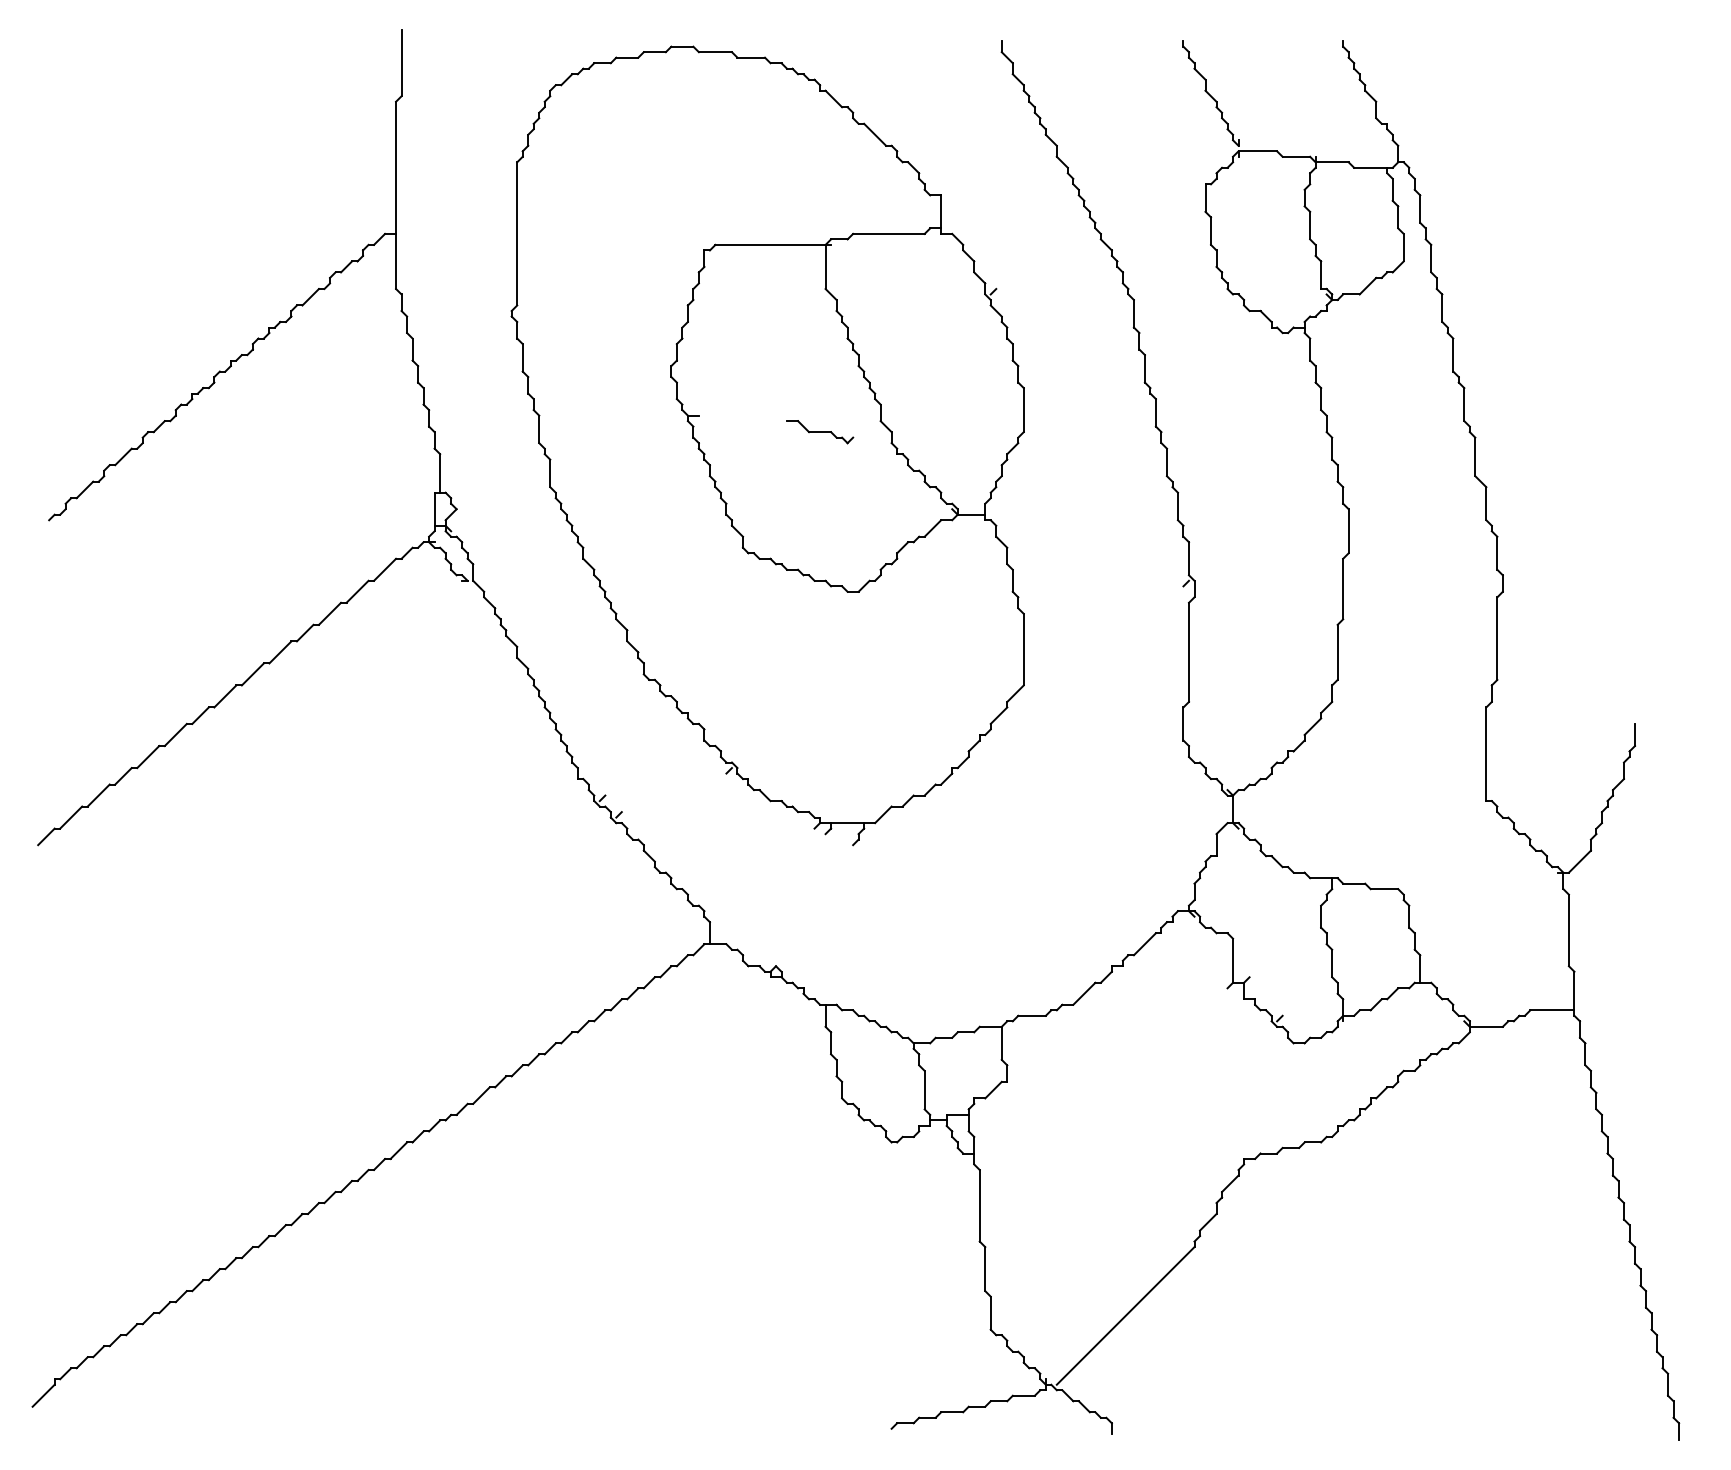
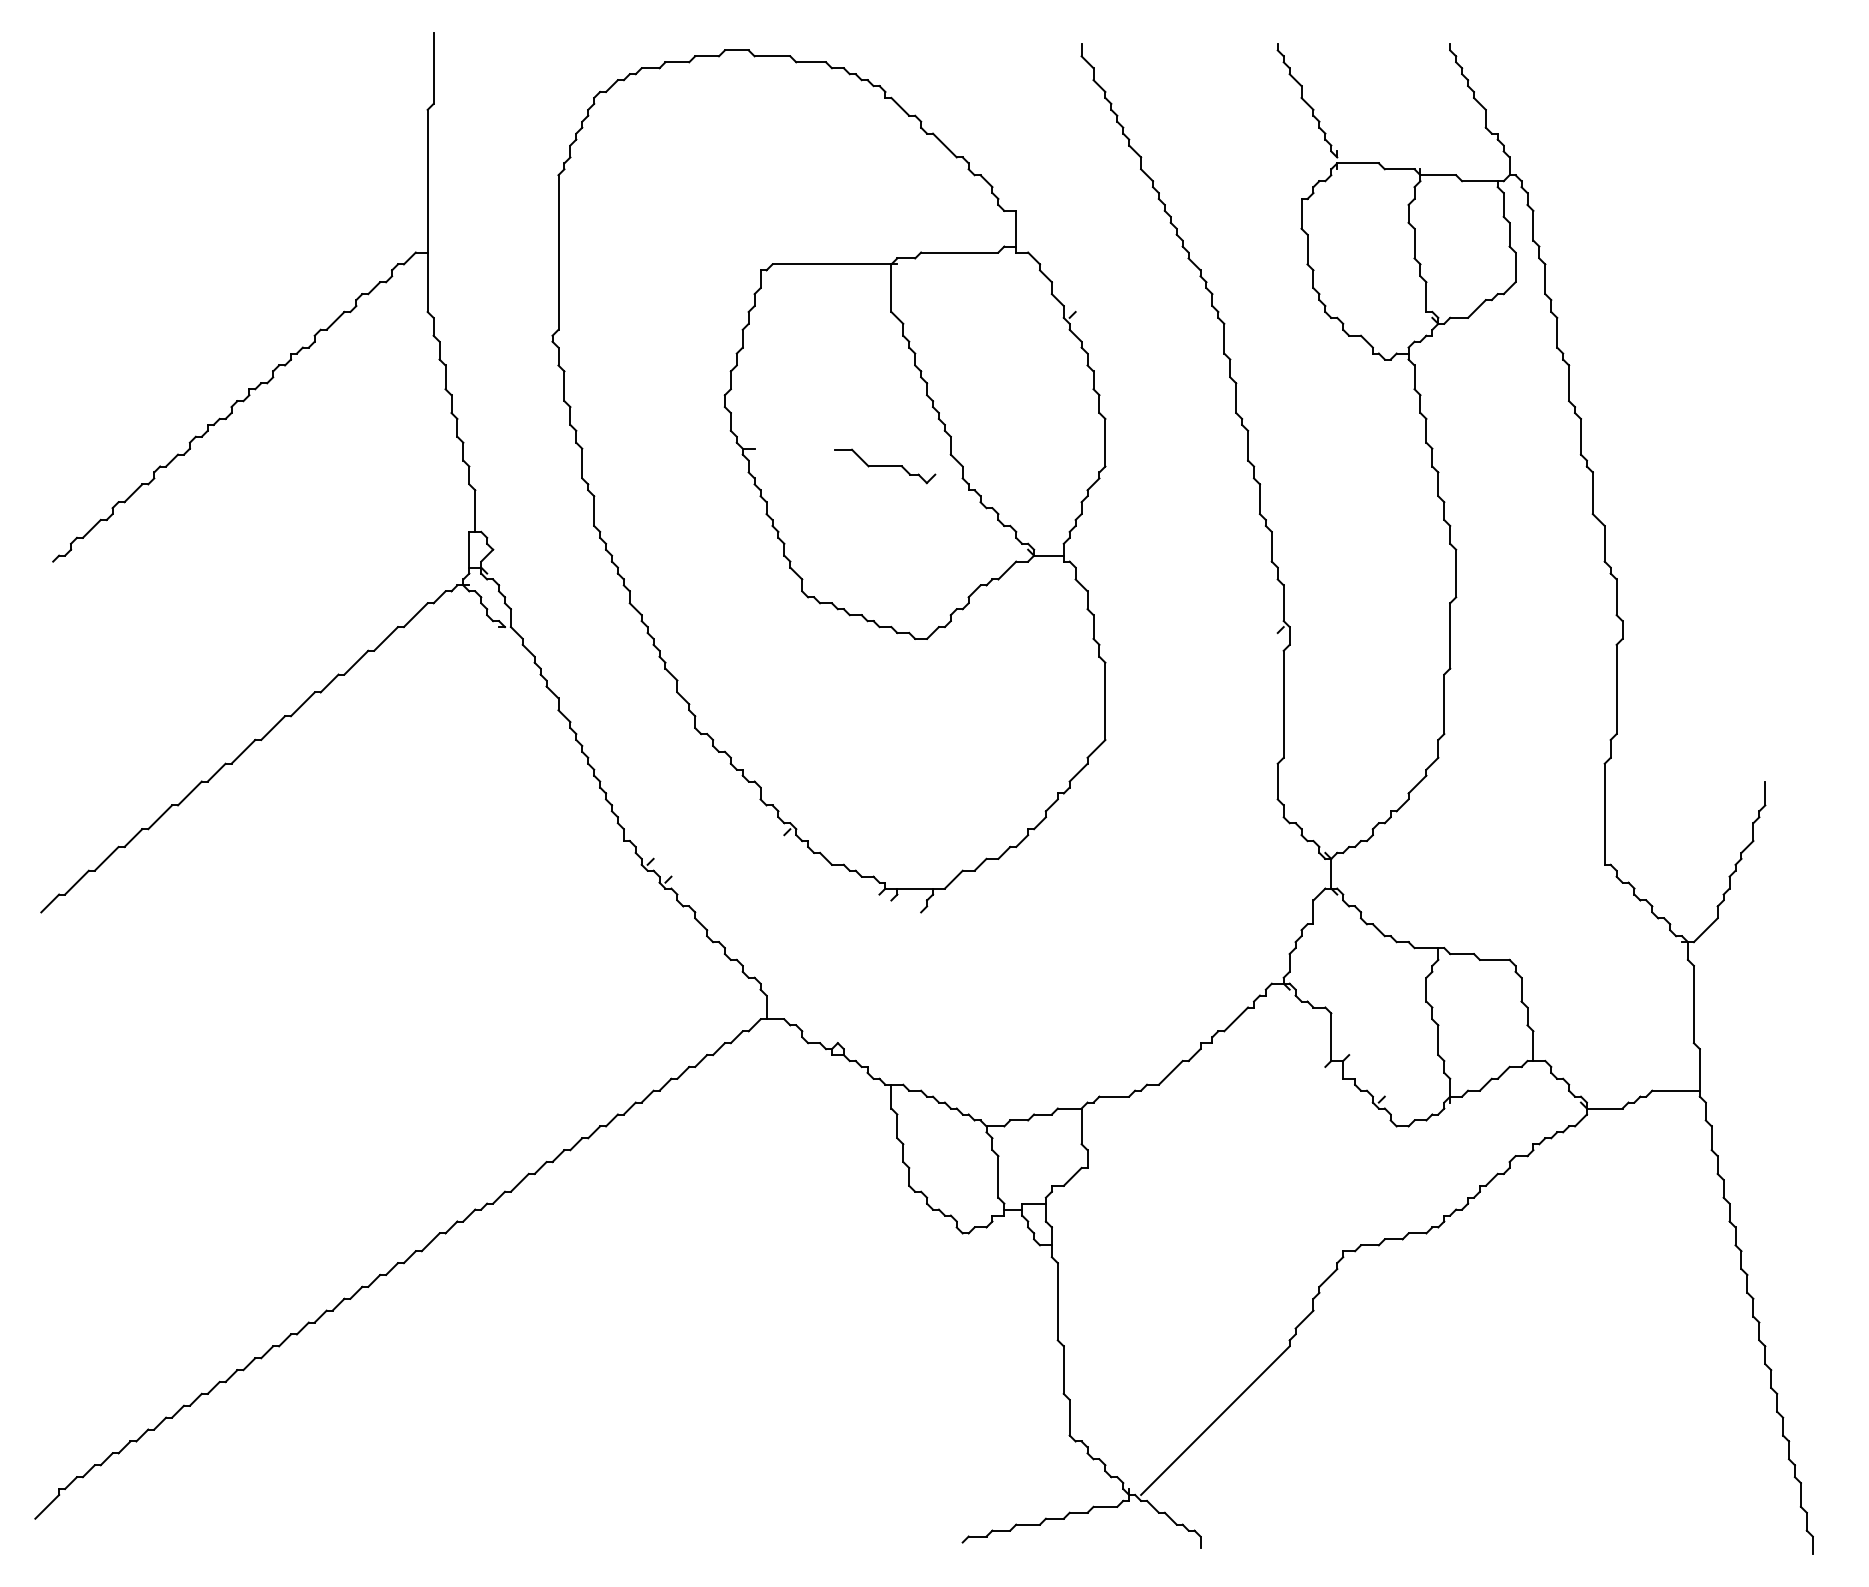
part: (820, 432) -> (885, 466), size x1.4

